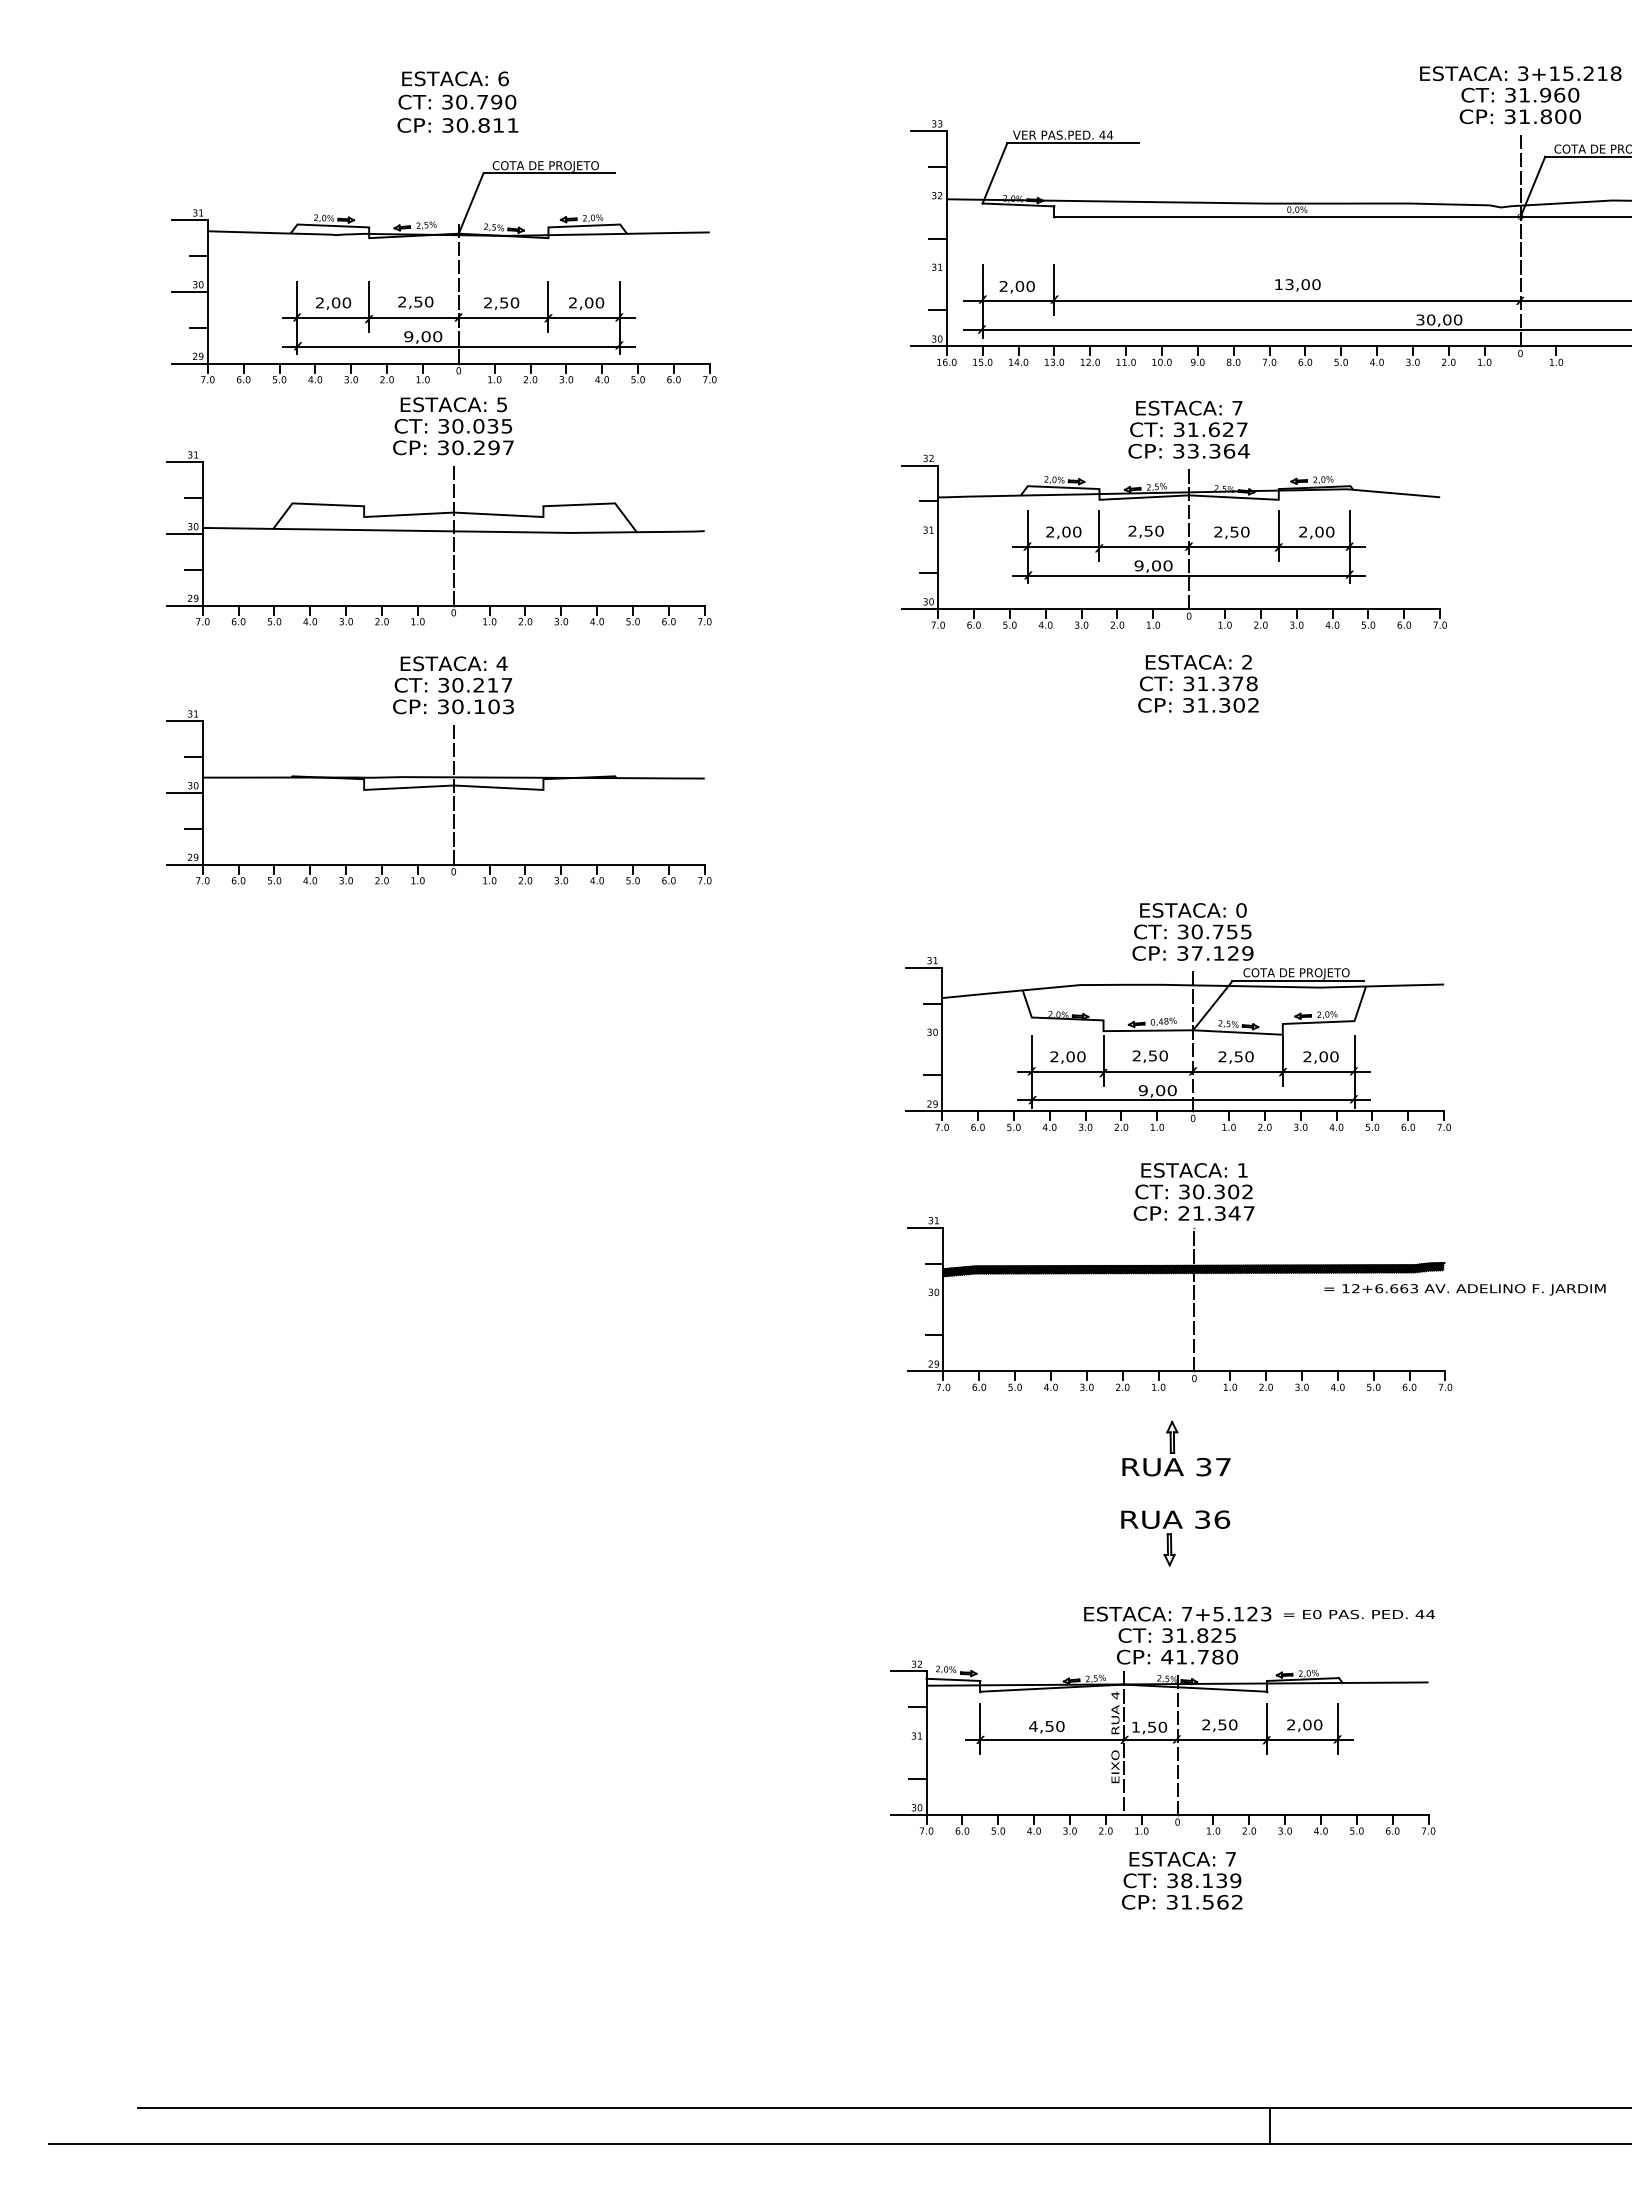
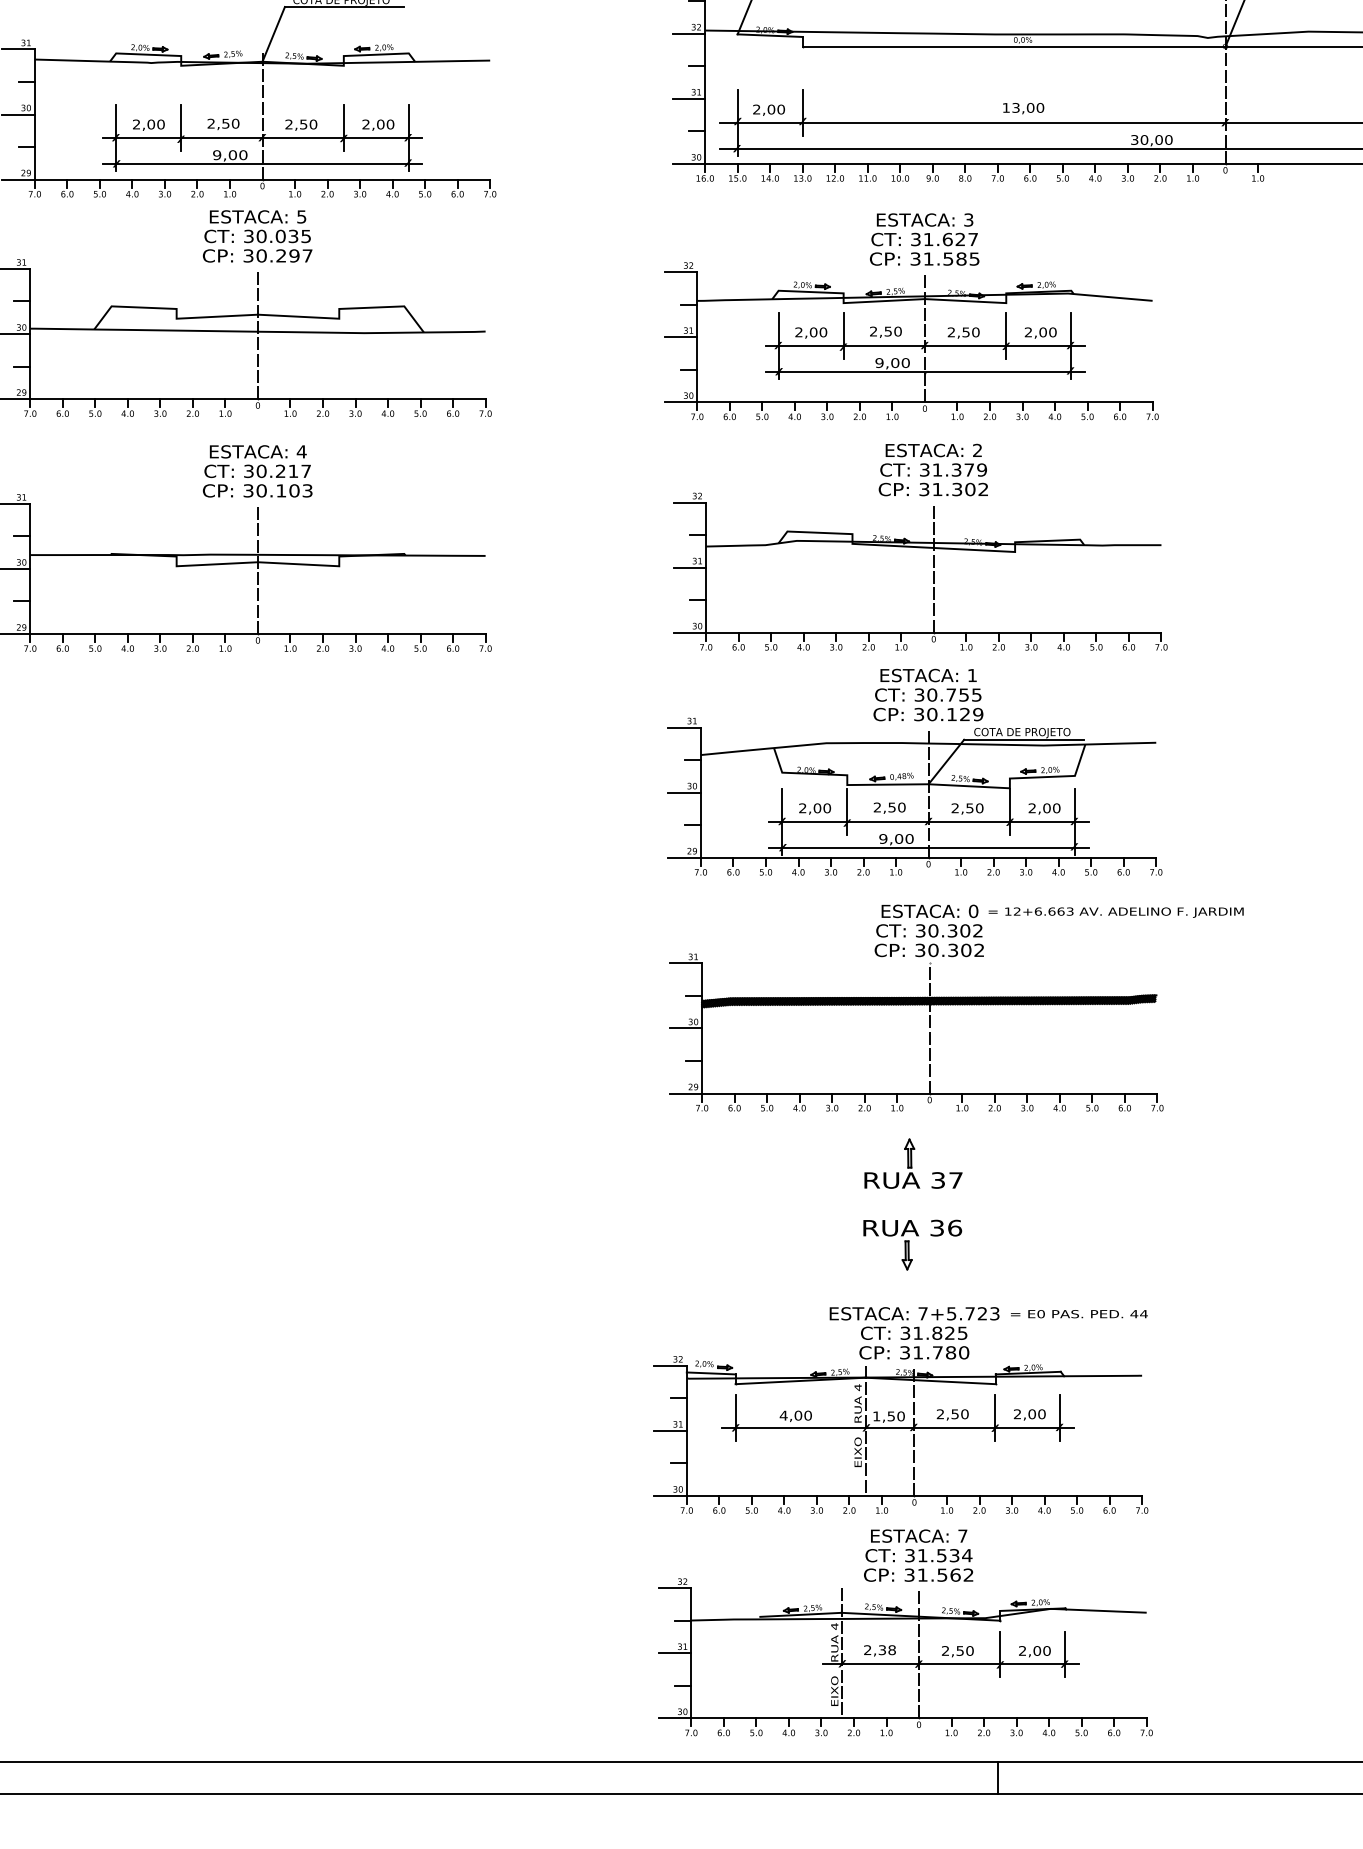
line: (928, 202) -> (688, 33), added
line: (928, 274) -> (688, 98), added
text: (1237, 407) -> (968, 219), 7 -> 3
text: (1218, 450) -> (951, 258), 33.364 -> 31.585
line: (920, 537) -> (681, 337), added
text: (1251, 683) -> (981, 469), 31.378 -> 31.379
part: (1198, 795) -> (933, 571), added
text: (1241, 910) -> (972, 675), 0 -> 1
text: (1196, 953) -> (931, 714), 37.129 -> 30.129
line: (924, 1039) -> (684, 792), added
text: (1242, 1170) -> (973, 911), 1 -> 0
text: (1216, 1213) -> (949, 950), 21.347 -> 30.302
text: (1464, 1289) -> (1115, 912), moved
line: (925, 1299) -> (685, 1028), added
text: (1238, 1614) -> (969, 1314), 7+5.123 -> 7+5.723
text: (1167, 1656) -> (905, 1352), 41.780 -> 31.780
text: (1049, 1726) -> (798, 1415), 4,50 -> 4,00
line: (908, 1743) -> (670, 1431), added
text: (1211, 1880) -> (945, 1555), 38.139 -> 31.534
part: (1167, 2000) -> (905, 1664), added

